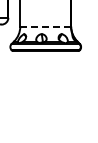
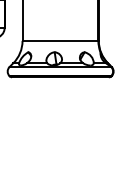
line: (46, 26) -> (61, 40), dashed -> solid

